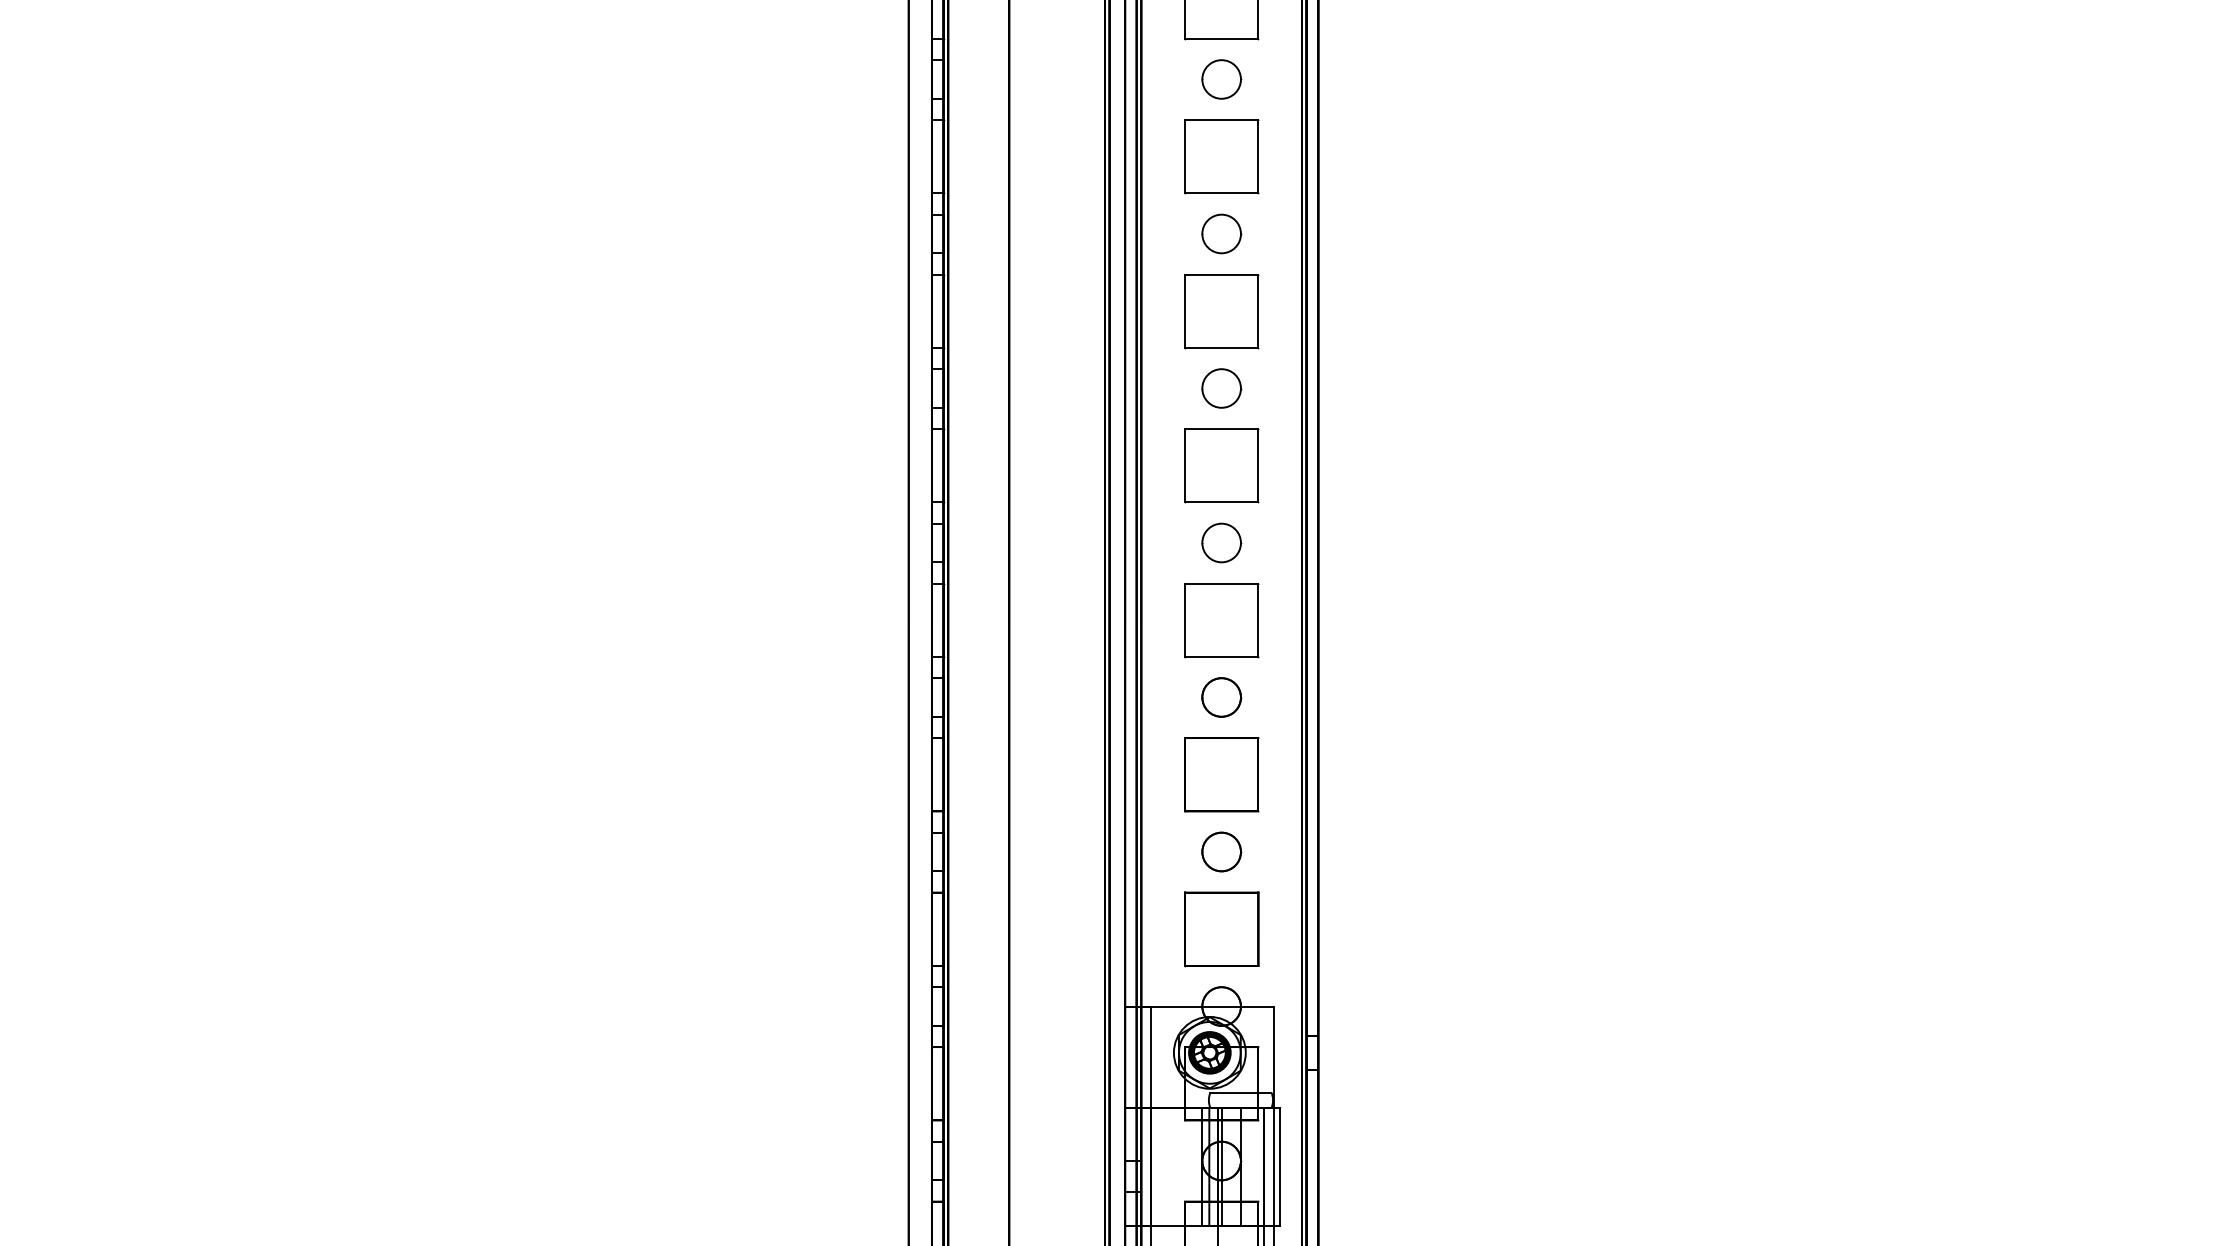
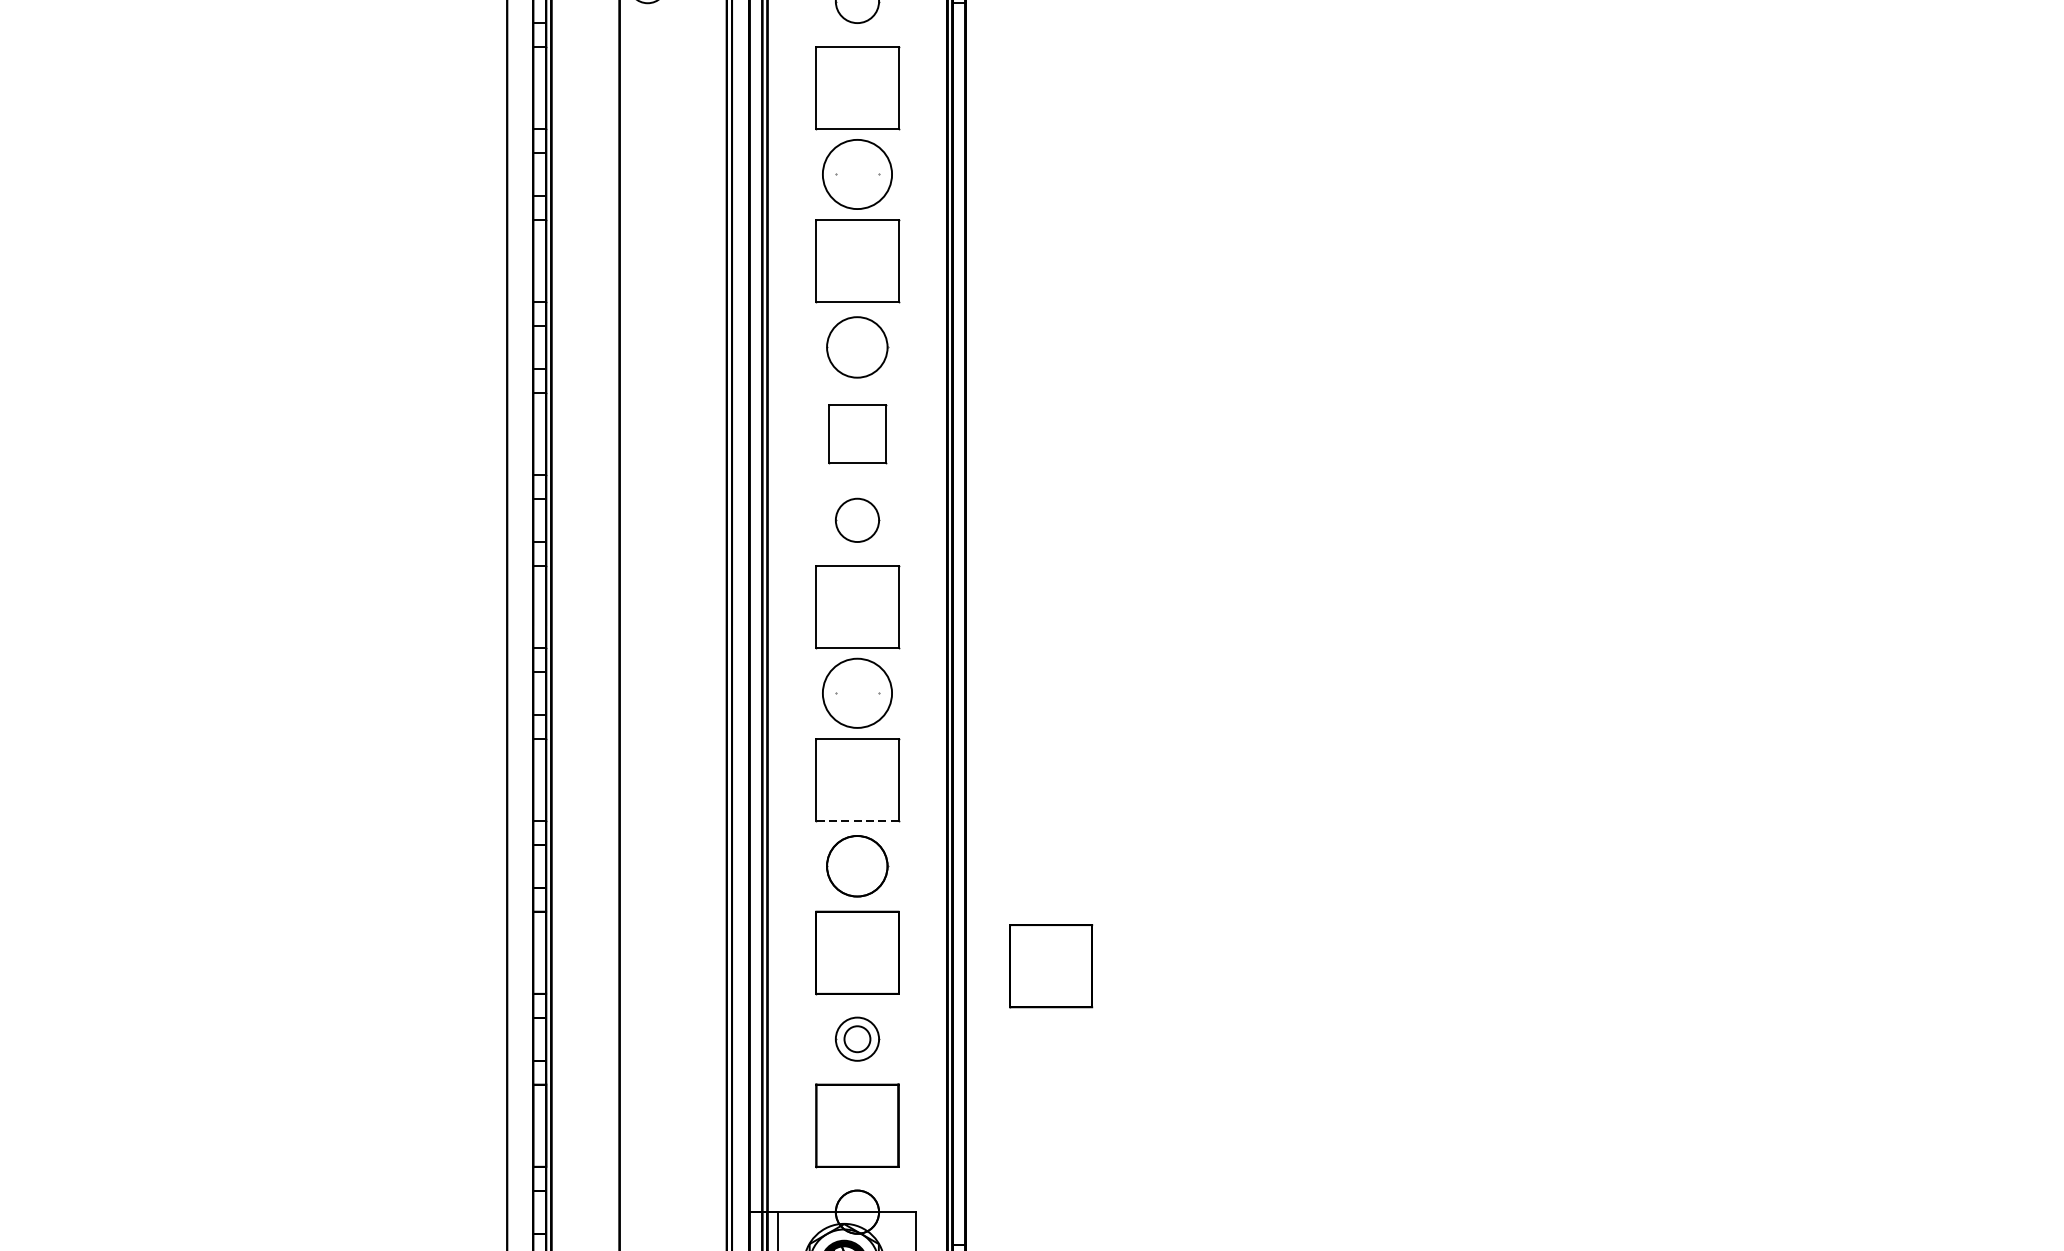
circle: (1221, 79) -> (857, 174), size x1.6
part: (1221, 233) -> (857, 346), size x1.4
part: (1221, 311) -> (857, 434), size x0.7
circle: (1221, 542) -> (857, 692), size x1.6
line: (1221, 656) -> (857, 820), solid -> dashed
part: (1221, 697) -> (857, 866), size x1.4
part: (1394, 786) -> (1050, 965), added
circle: (1221, 851) -> (857, 1038), size x0.6

